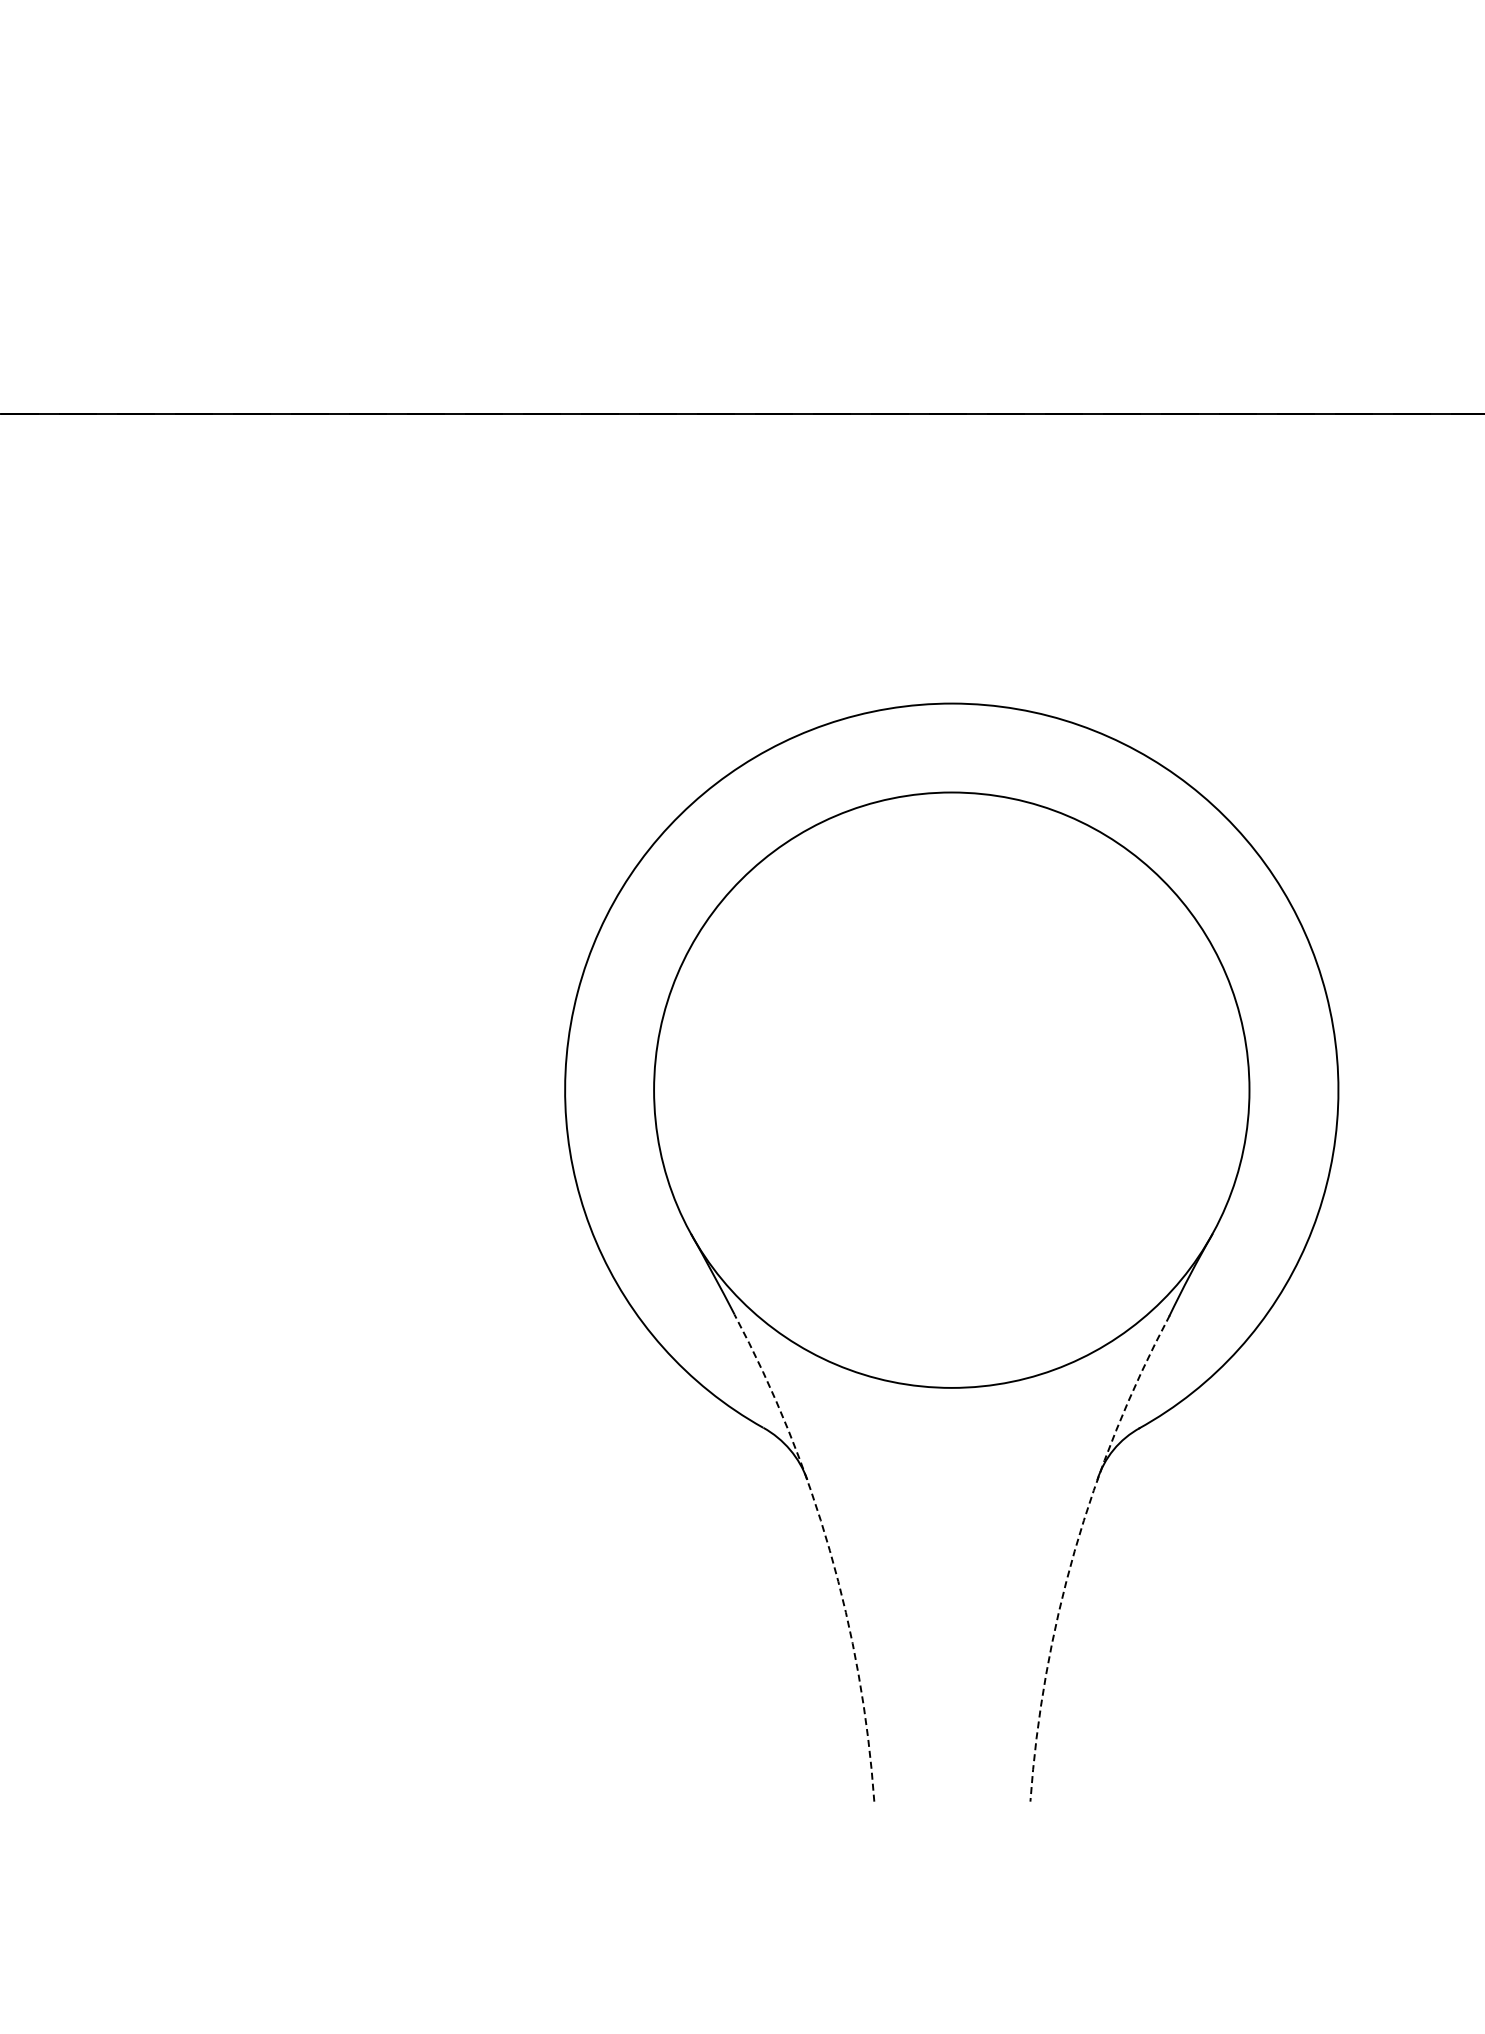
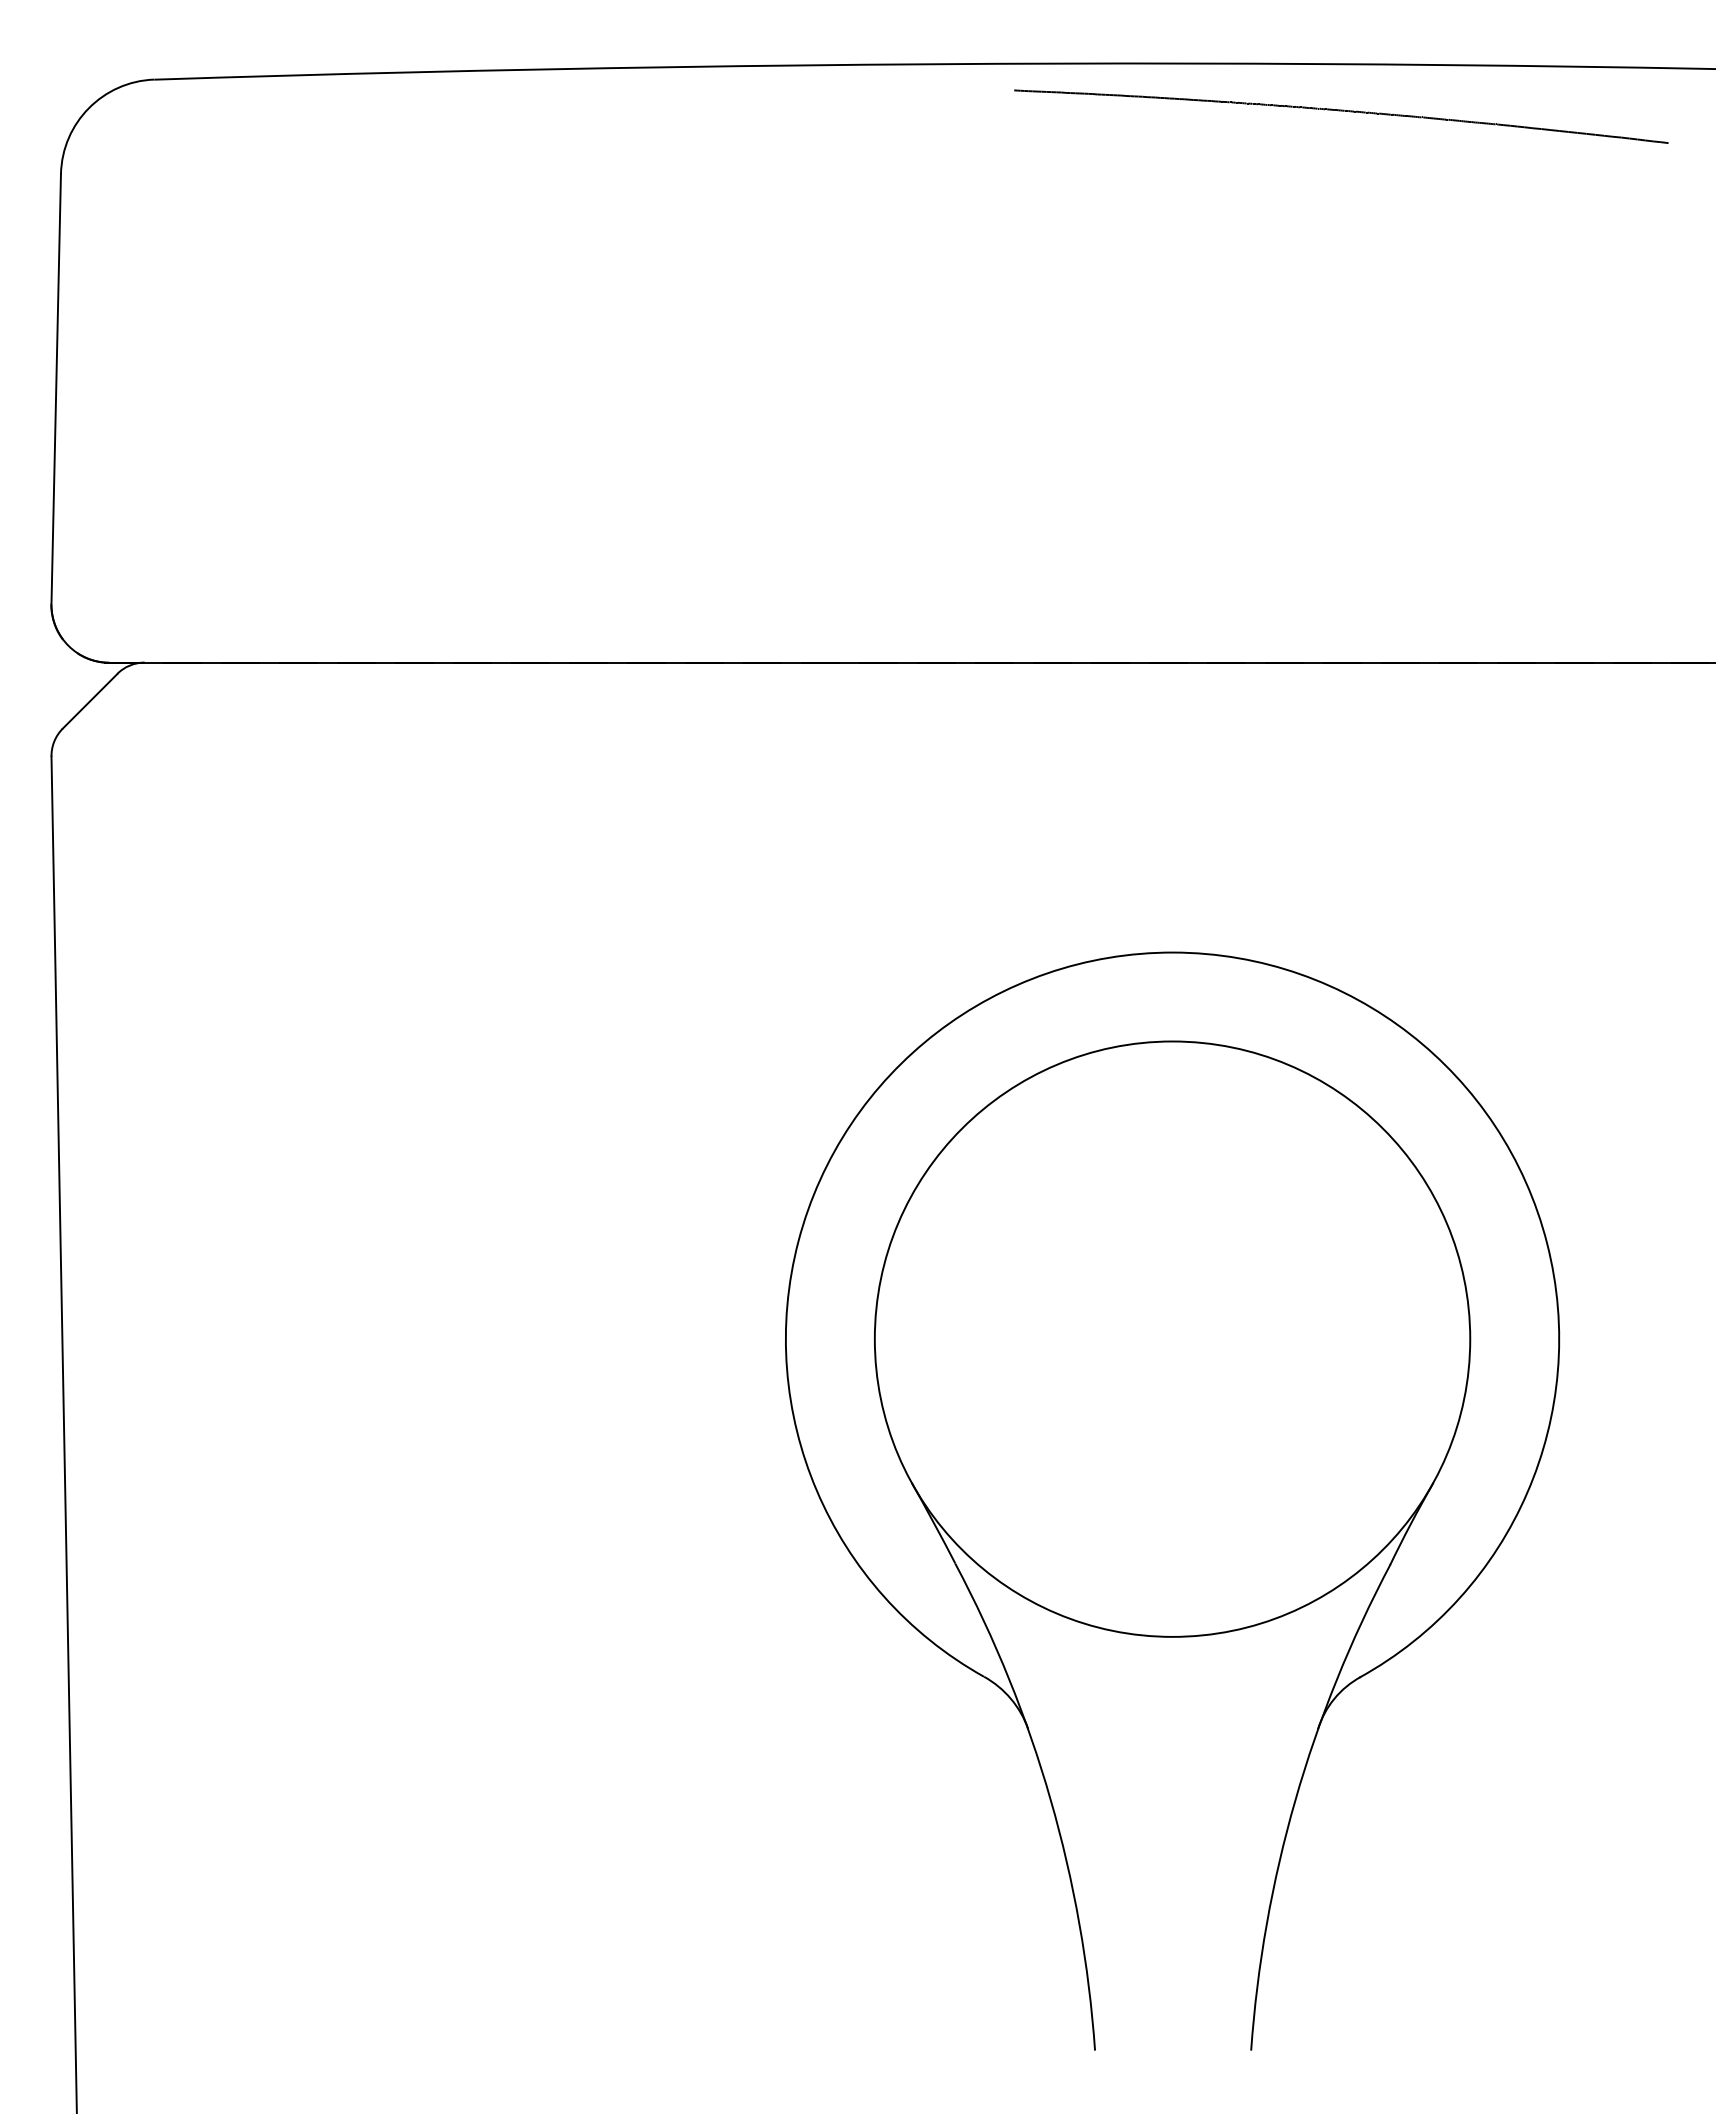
arc: (829, 1550) -> (1050, 1799), dashed -> solid
arc: (1074, 1551) -> (1295, 1800), dashed -> solid

